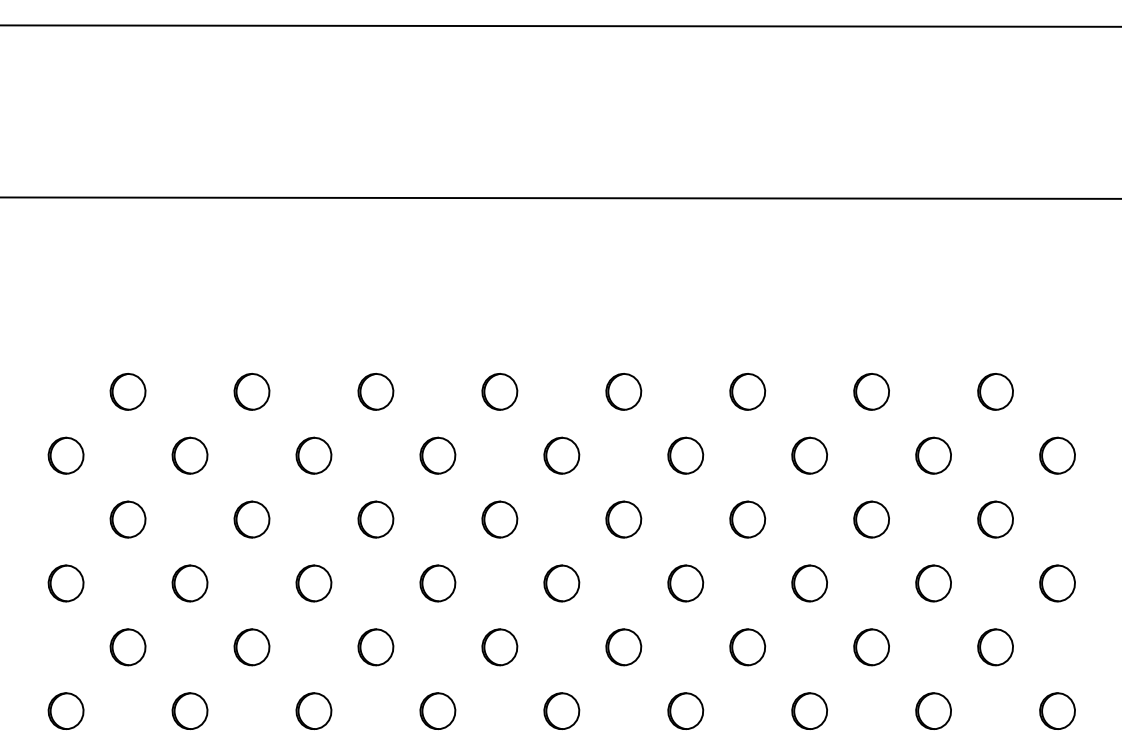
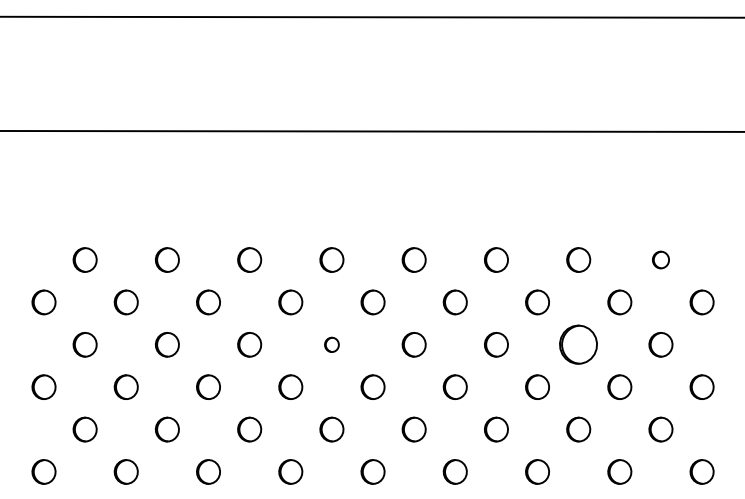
part: (994, 391) -> (660, 259), size x0.7
part: (499, 519) -> (331, 344), size x0.6
part: (871, 519) -> (578, 344), size x1.6

